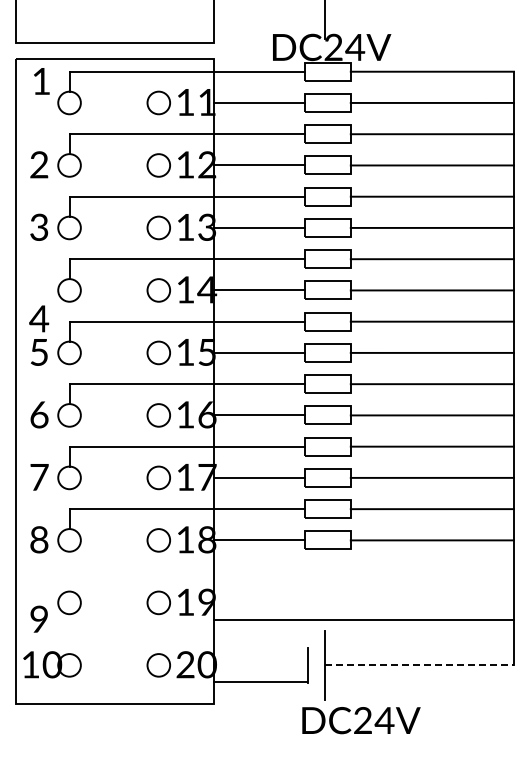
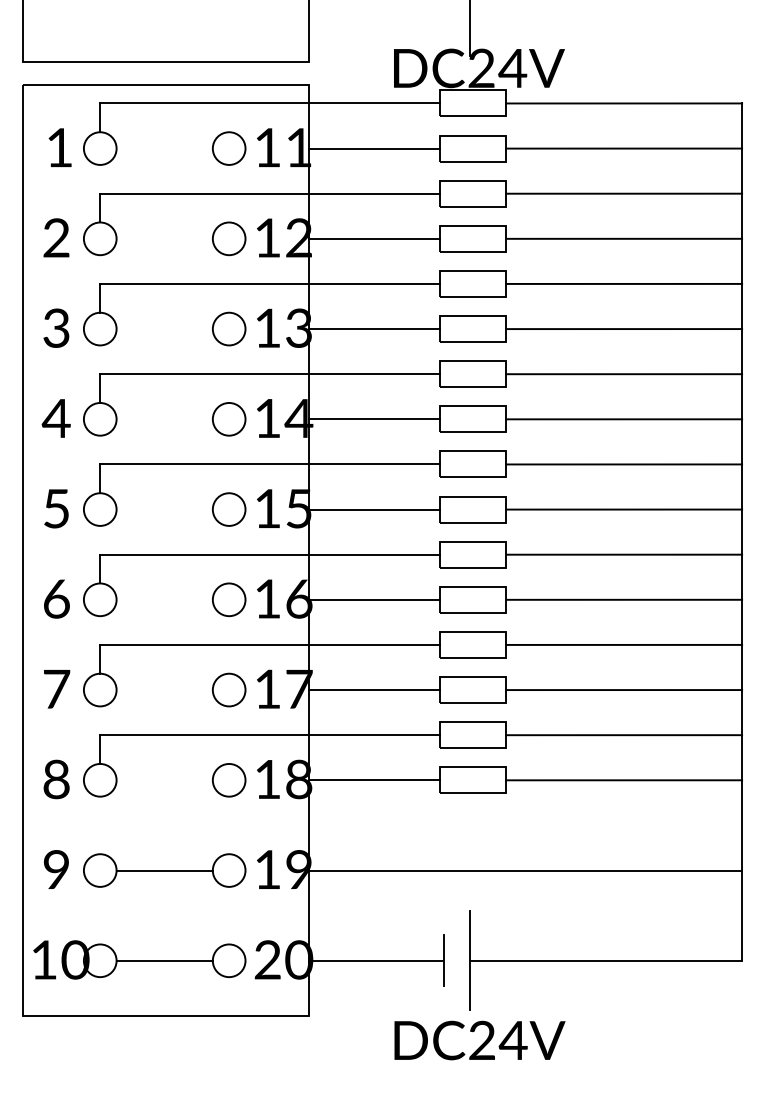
text: (41, 81) -> (59, 147), moved
text: (39, 318) -> (56, 417), moved
line: (113, 602) -> (163, 870), added
text: (38, 618) -> (55, 868), moved
line: (363, 619) -> (524, 870), moved
line: (113, 665) -> (163, 960), added
line: (420, 665) -> (607, 960), dashed -> solid
line: (260, 682) -> (376, 960), moved
text: (361, 720) -> (479, 1040), moved

